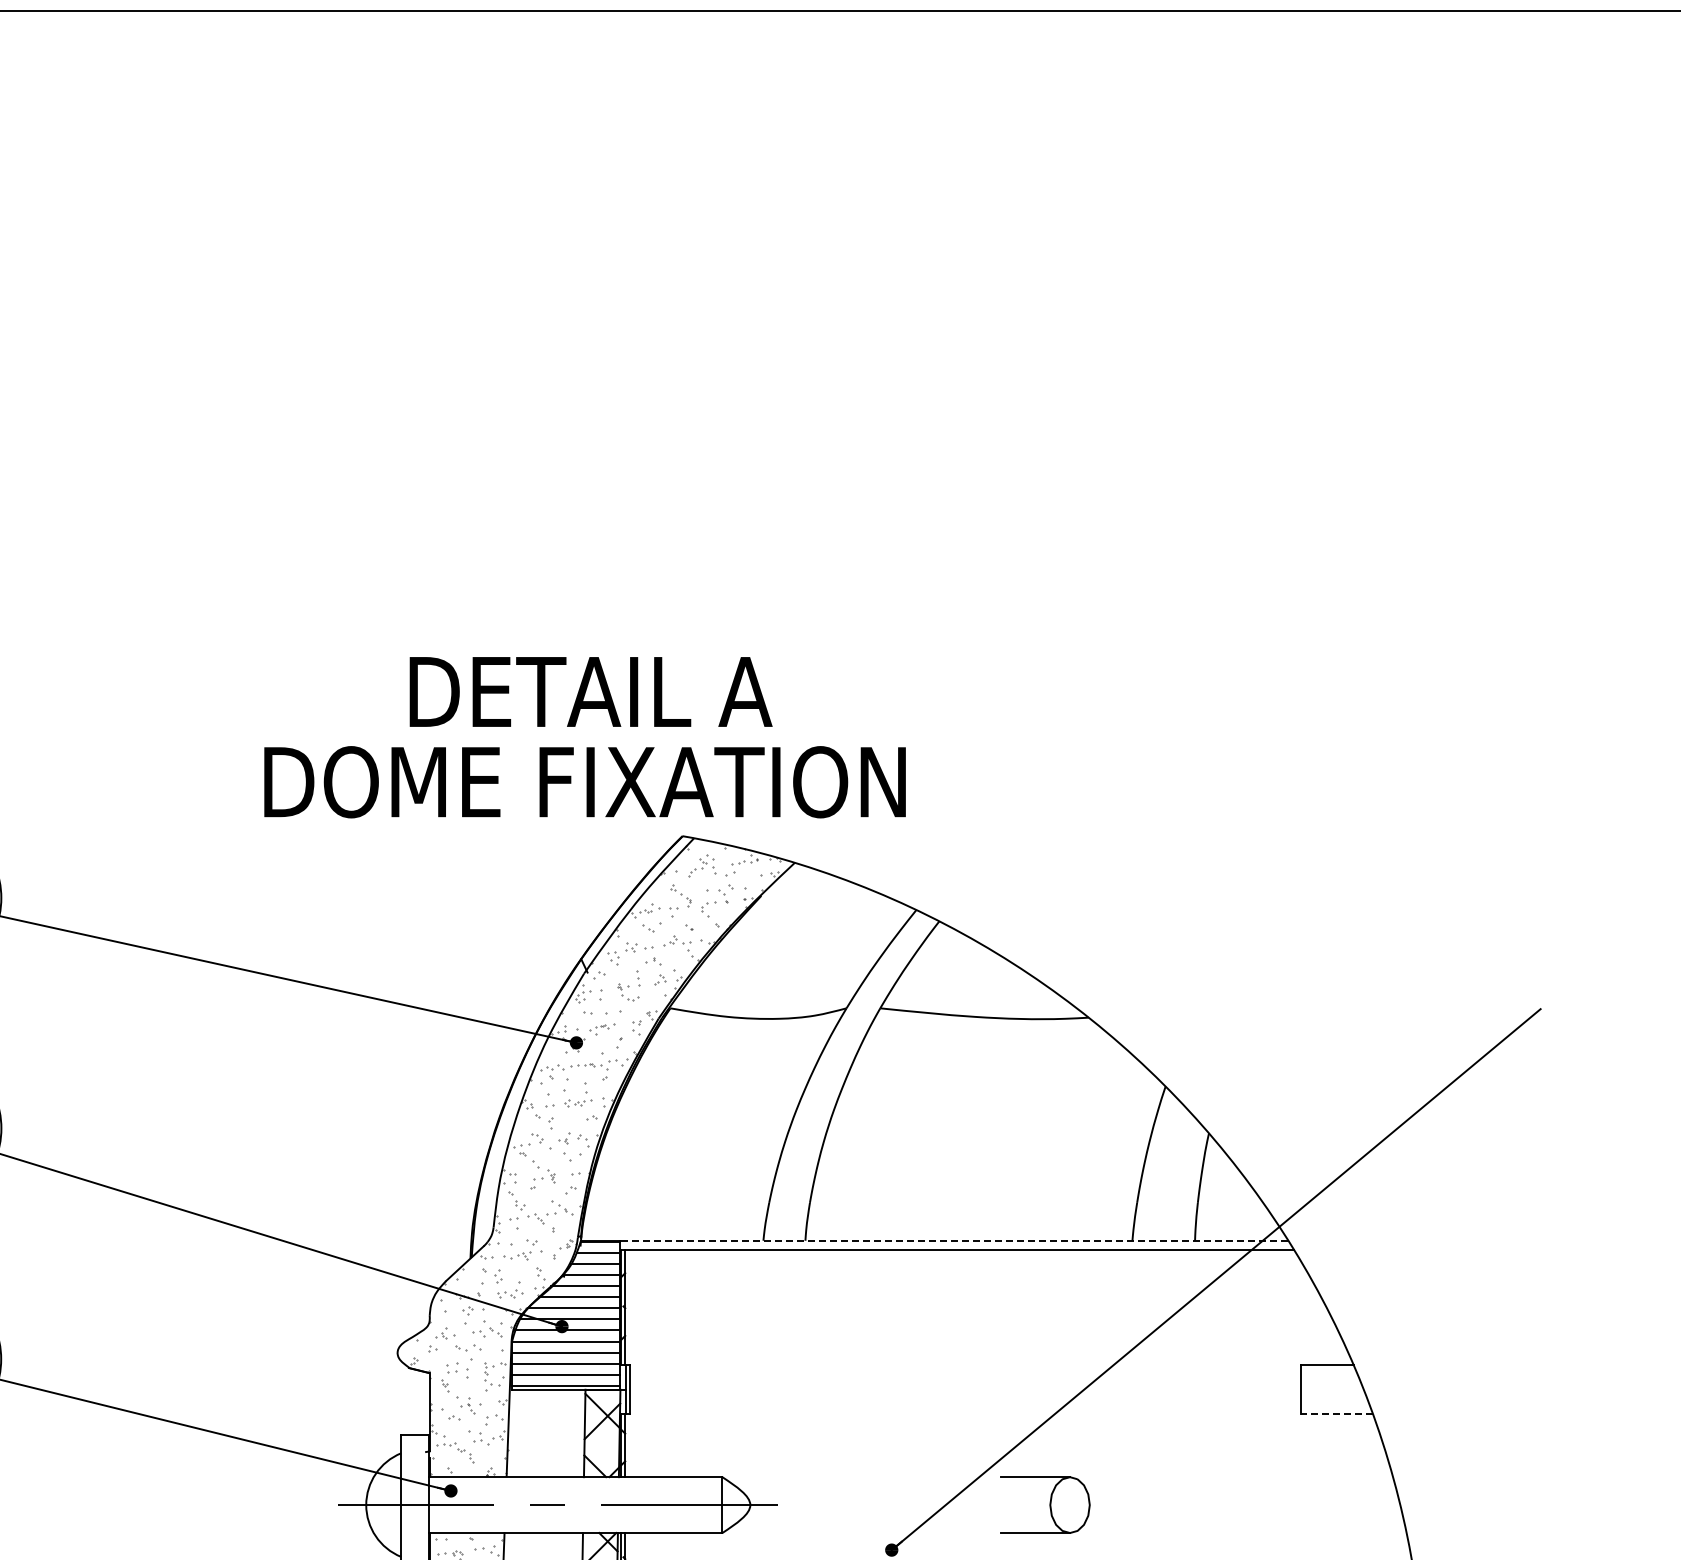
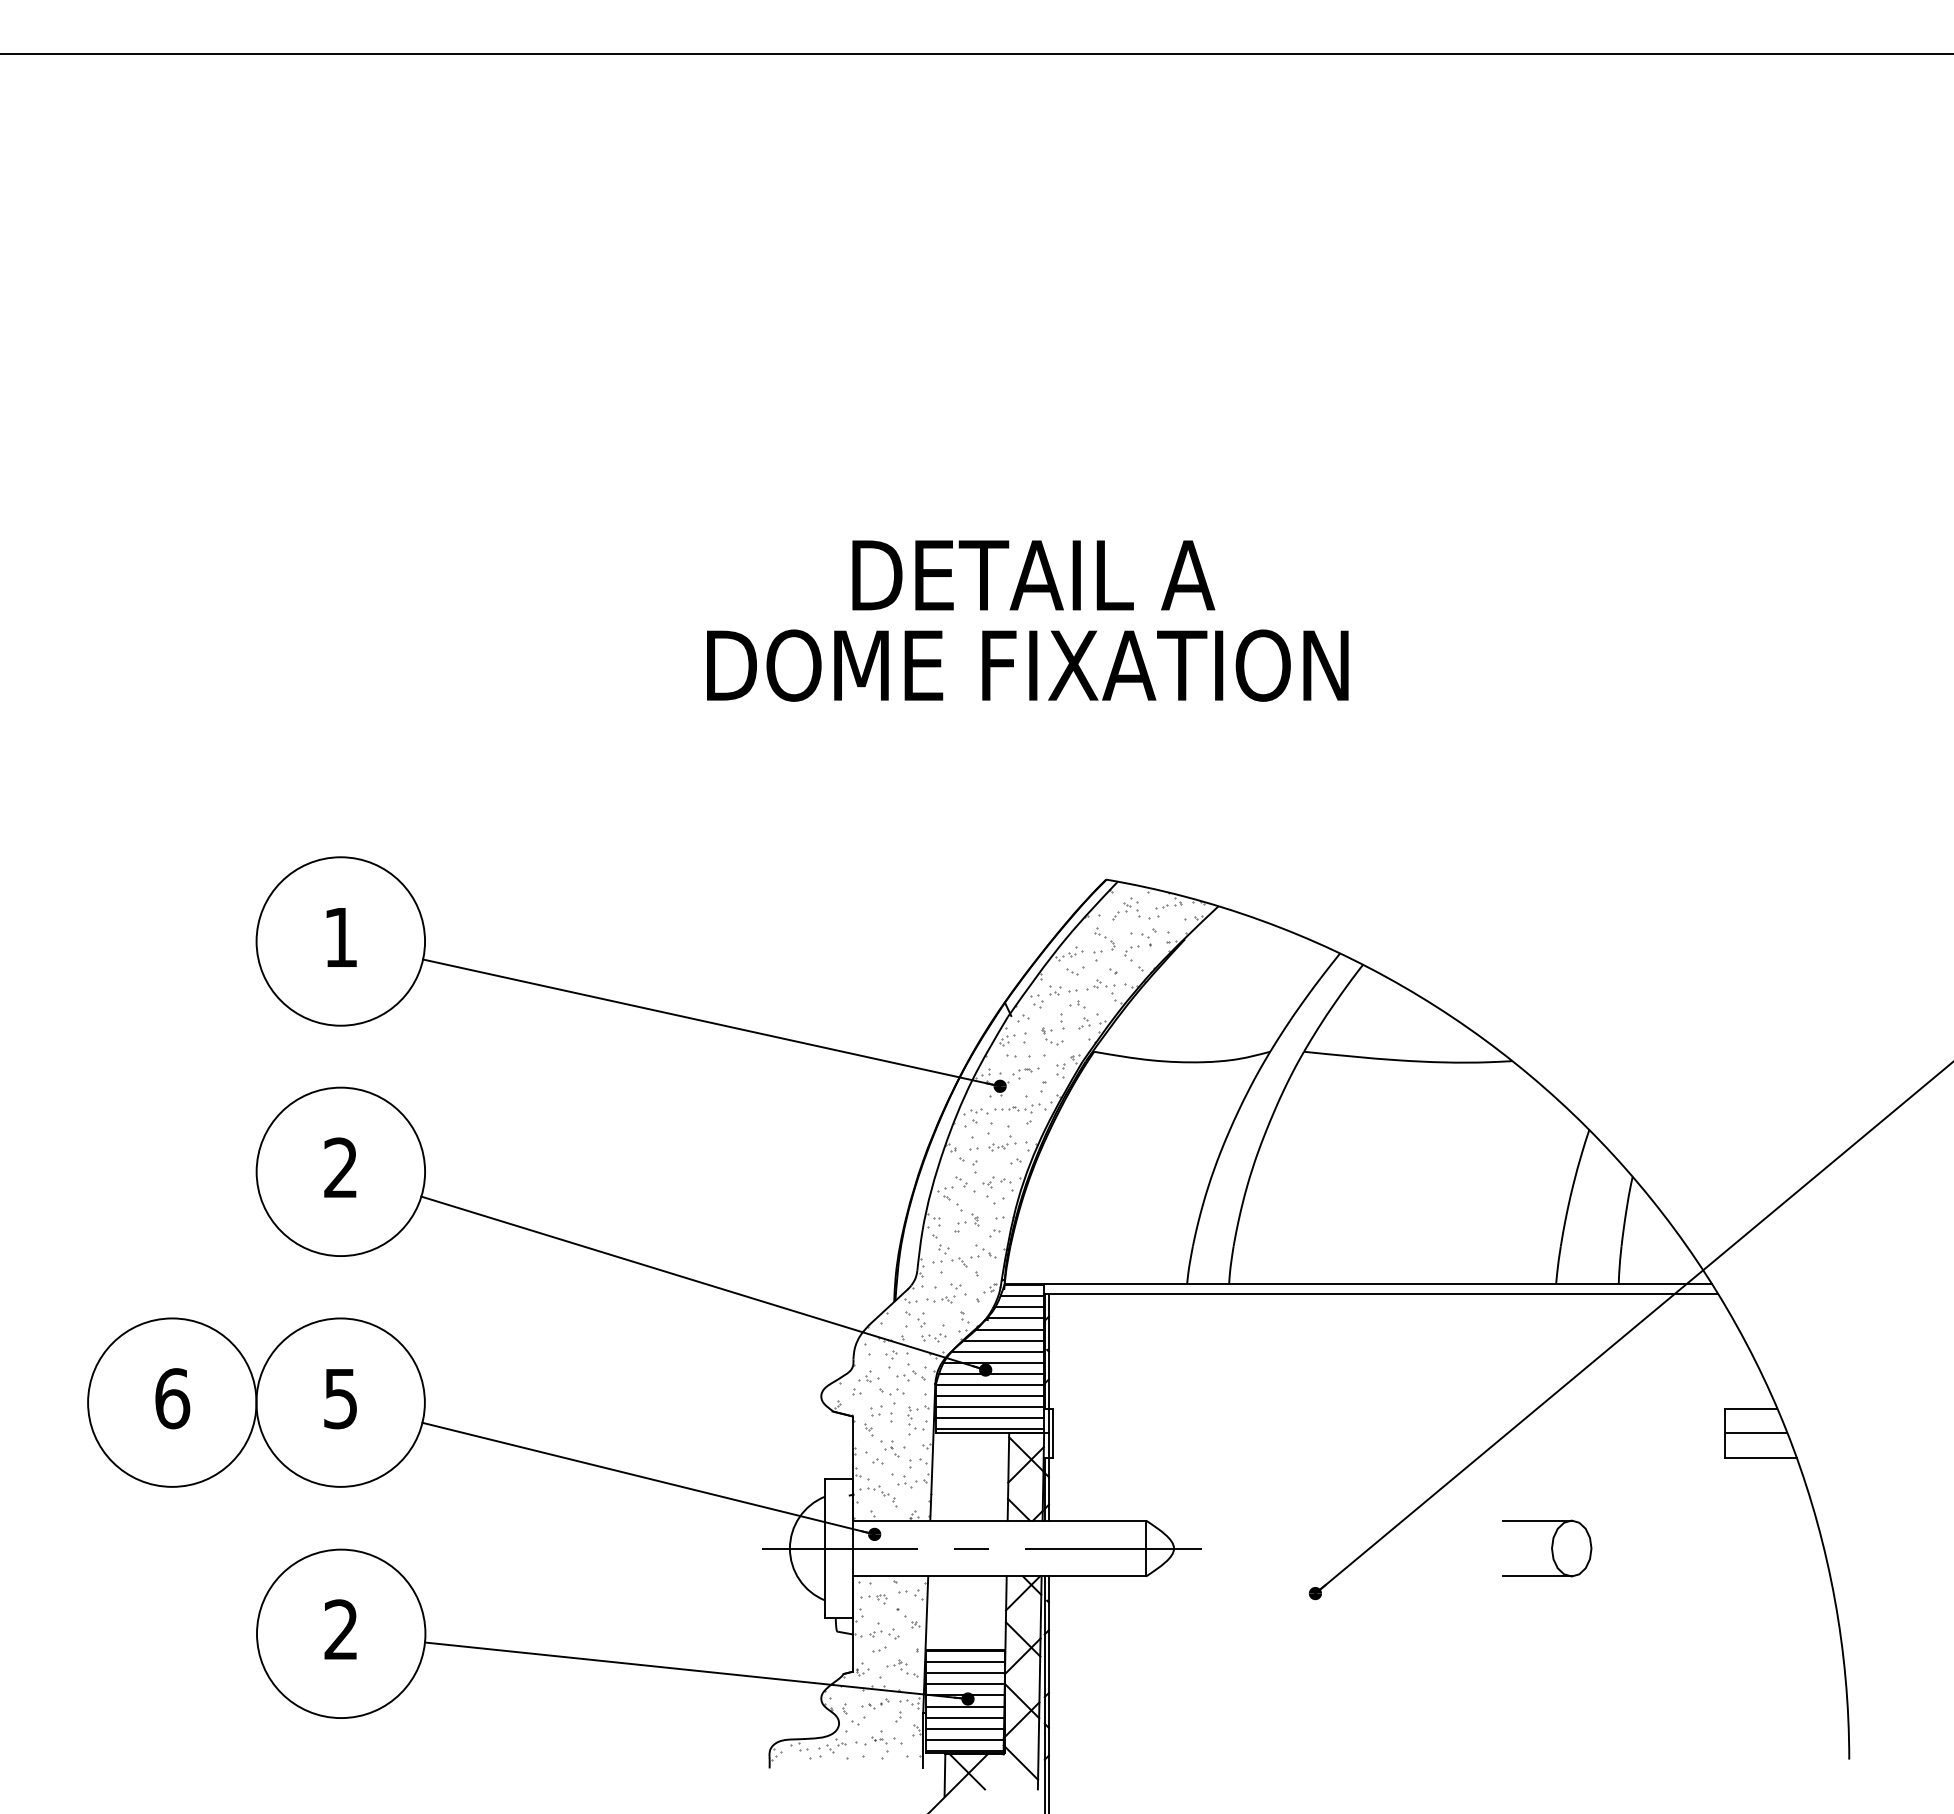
text: (584, 737) -> (1027, 620), moved
line: (954, 1241) -> (1378, 1284), dashed -> solid
line: (1331, 1390) -> (1755, 1433), added
line: (1336, 1414) -> (1760, 1457), dashed -> solid
part: (1045, 1505) -> (1547, 1548), moved

